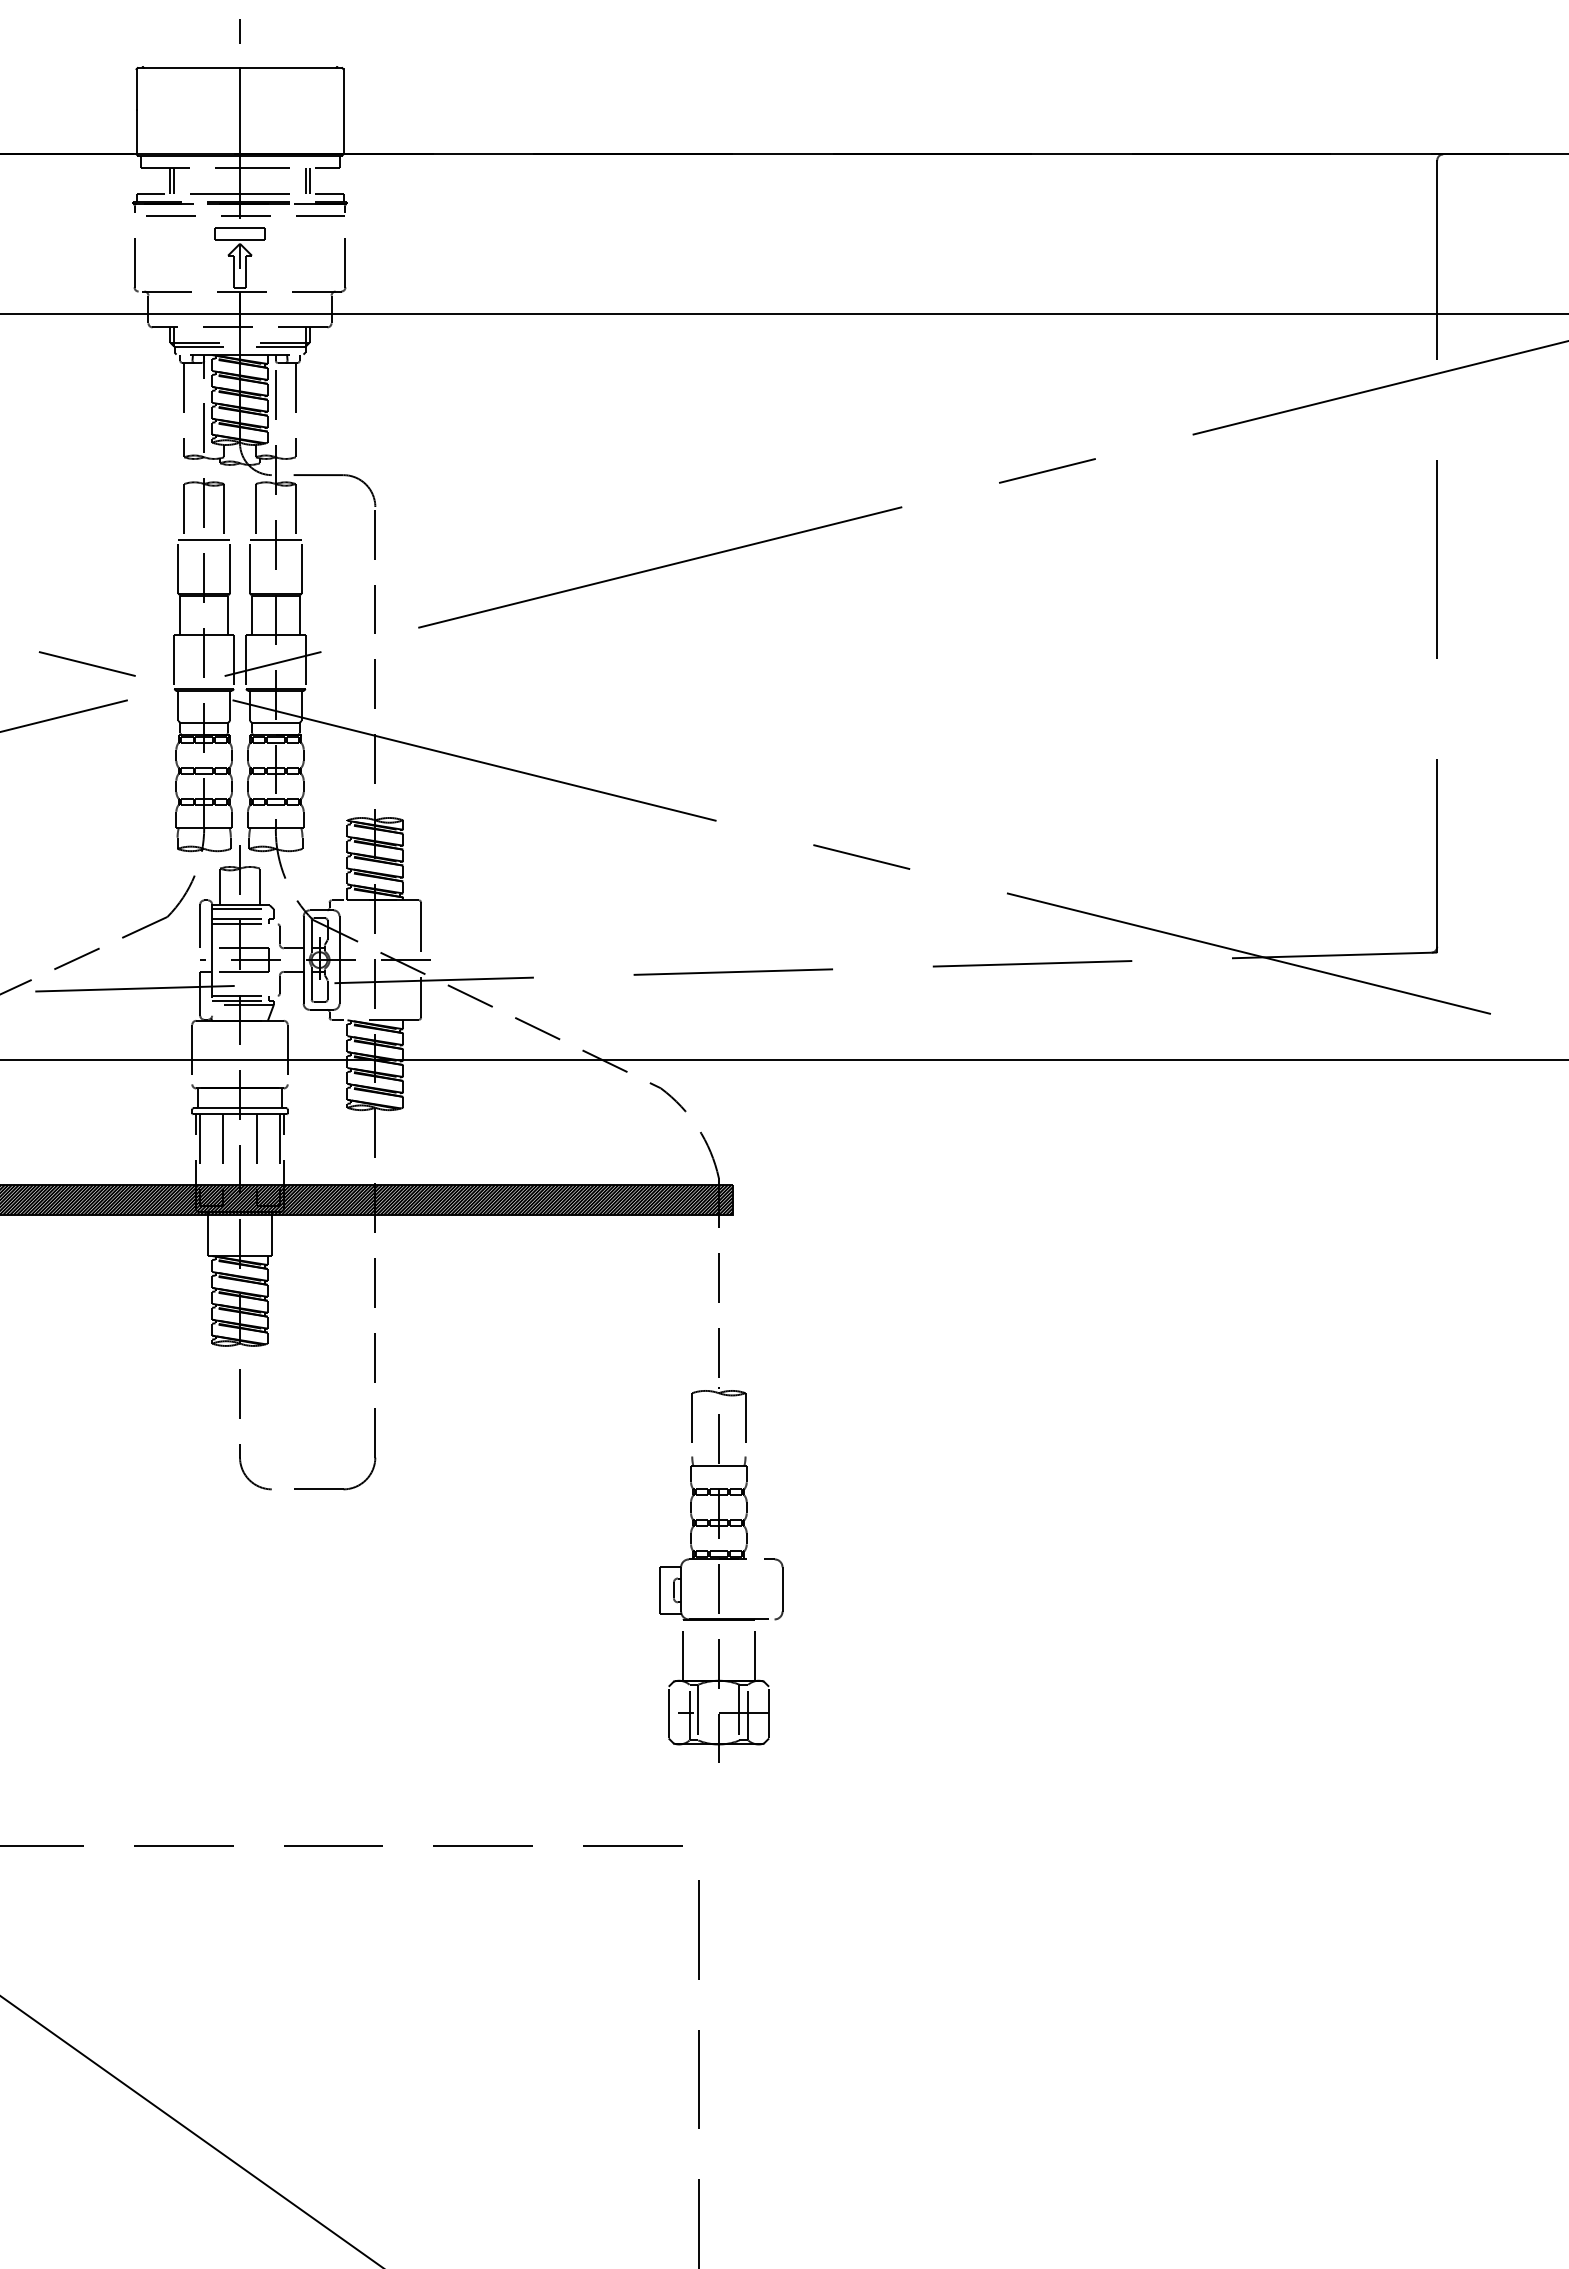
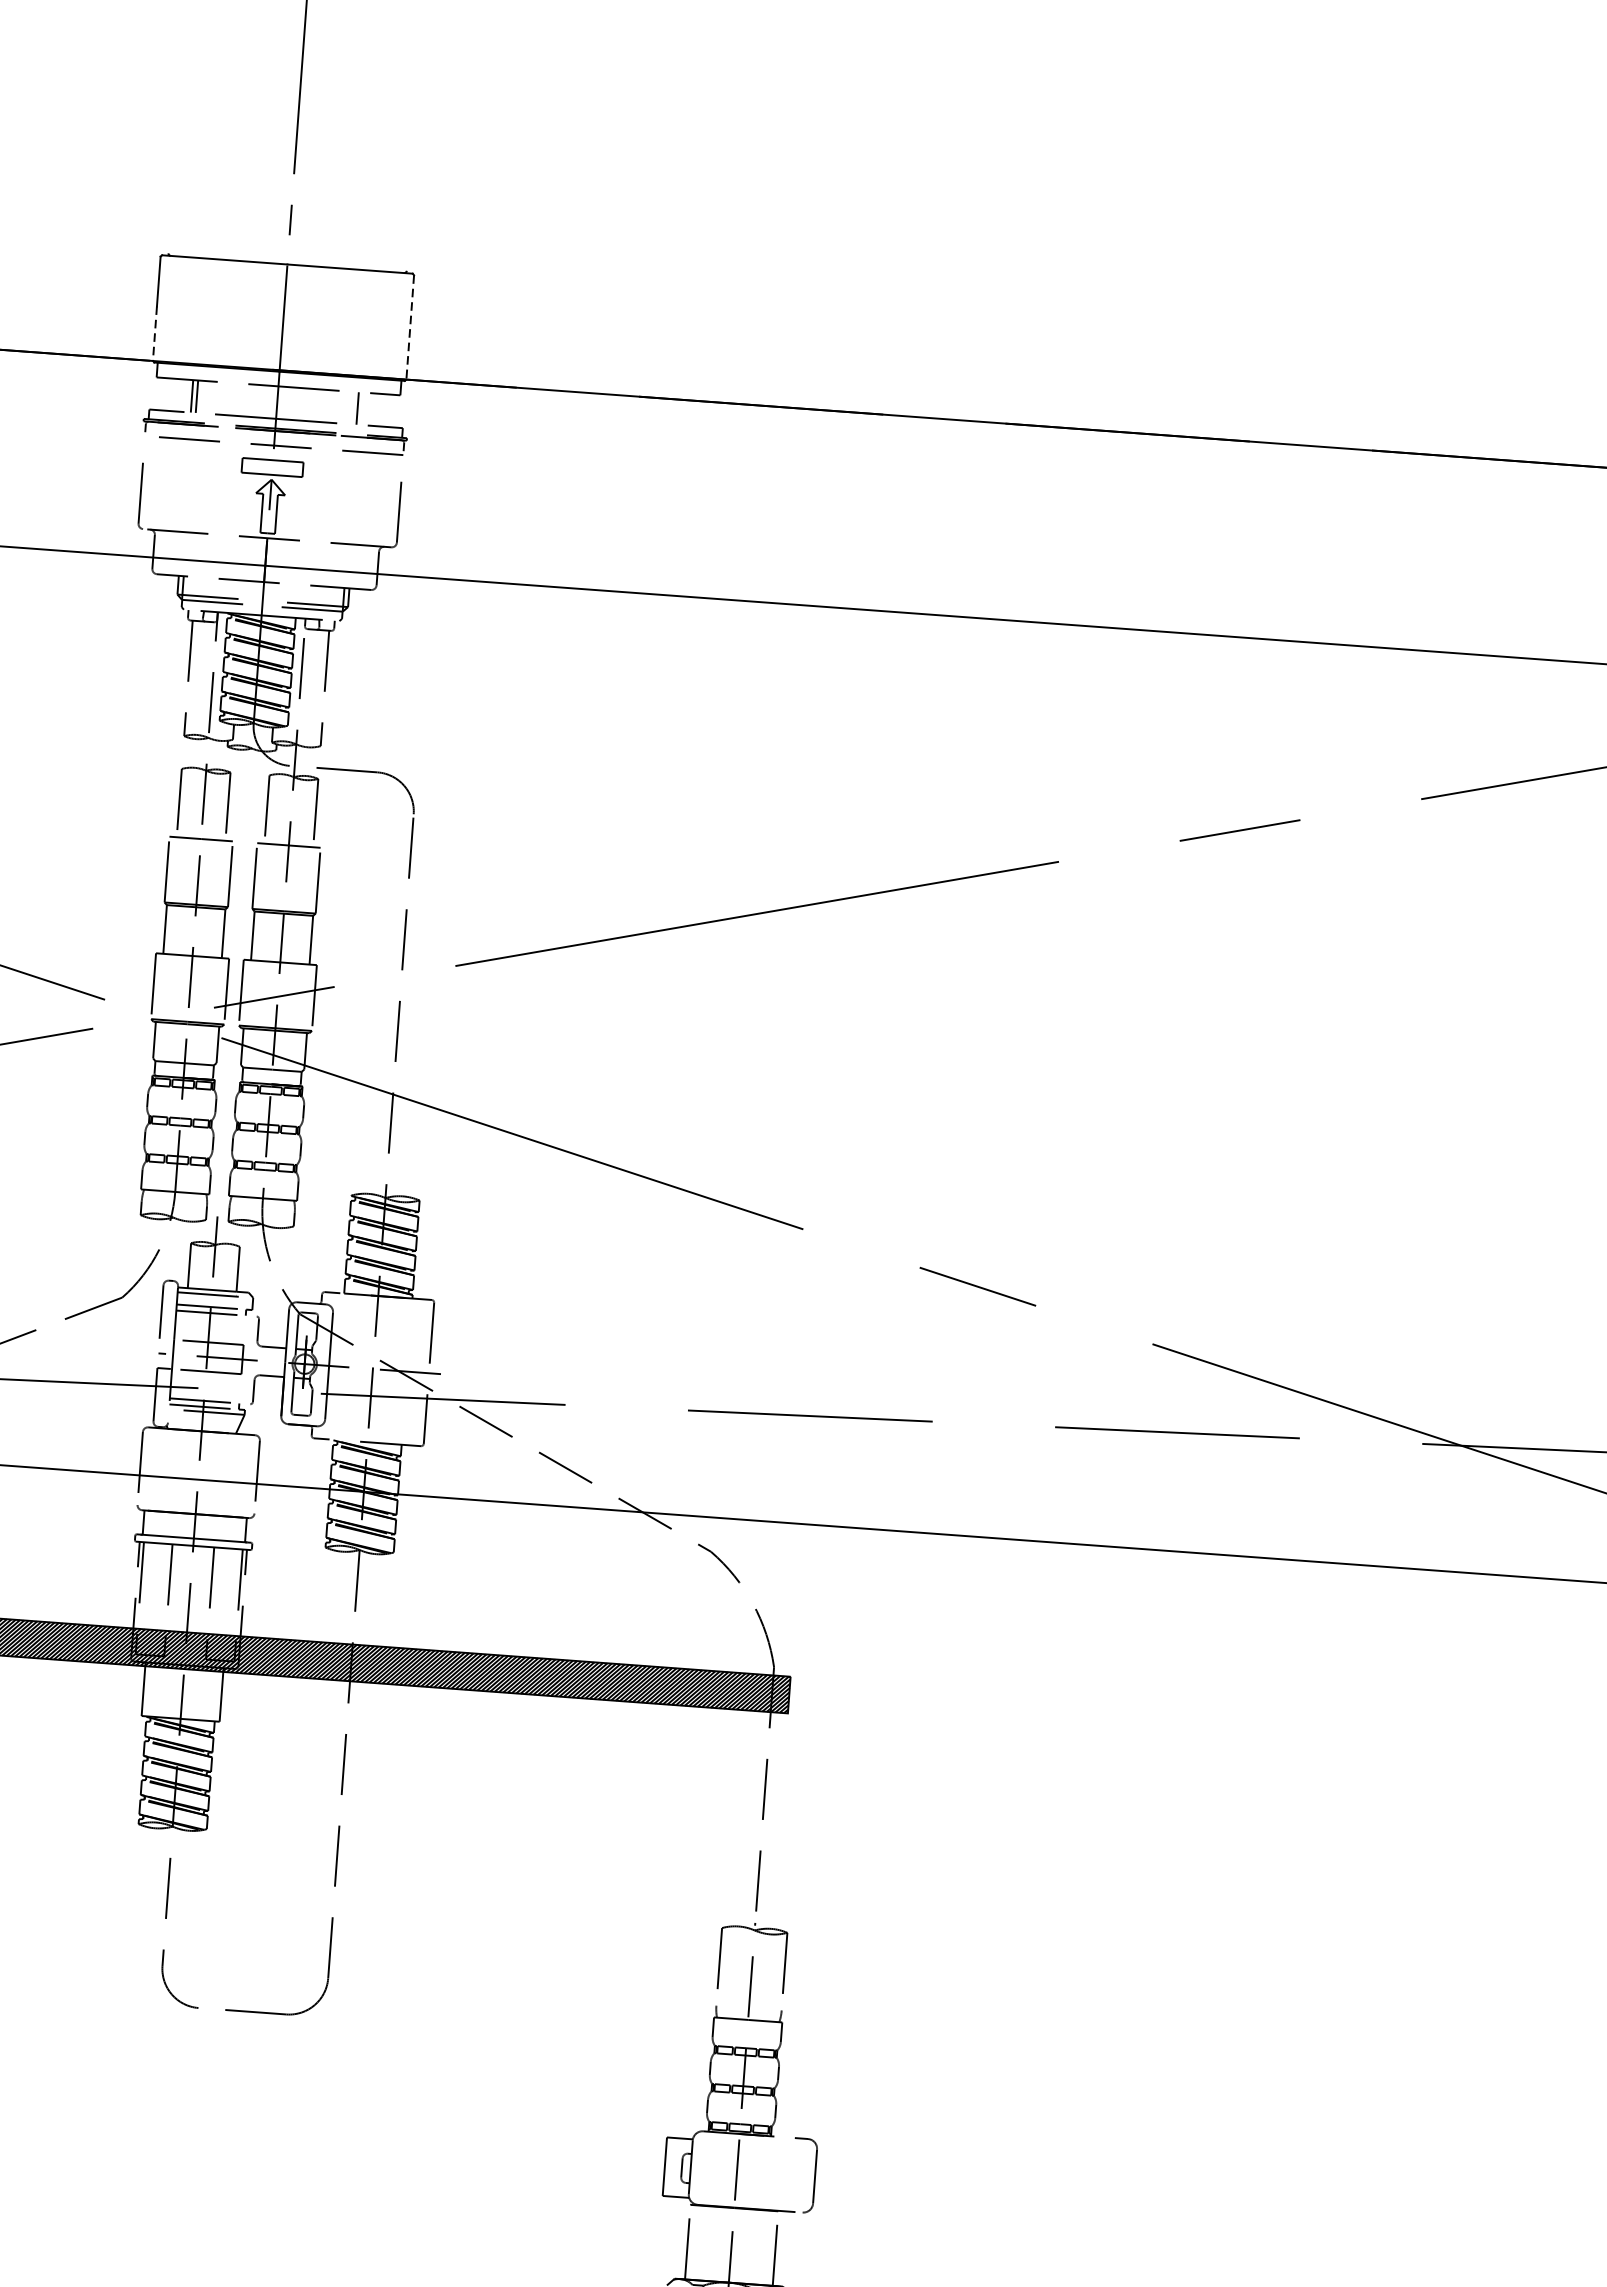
line: (343, 111) -> (410, 327), solid -> dashed
line: (136, 132) -> (154, 334), solid -> dashed
line: (309, 180) -> (362, 408), removed

